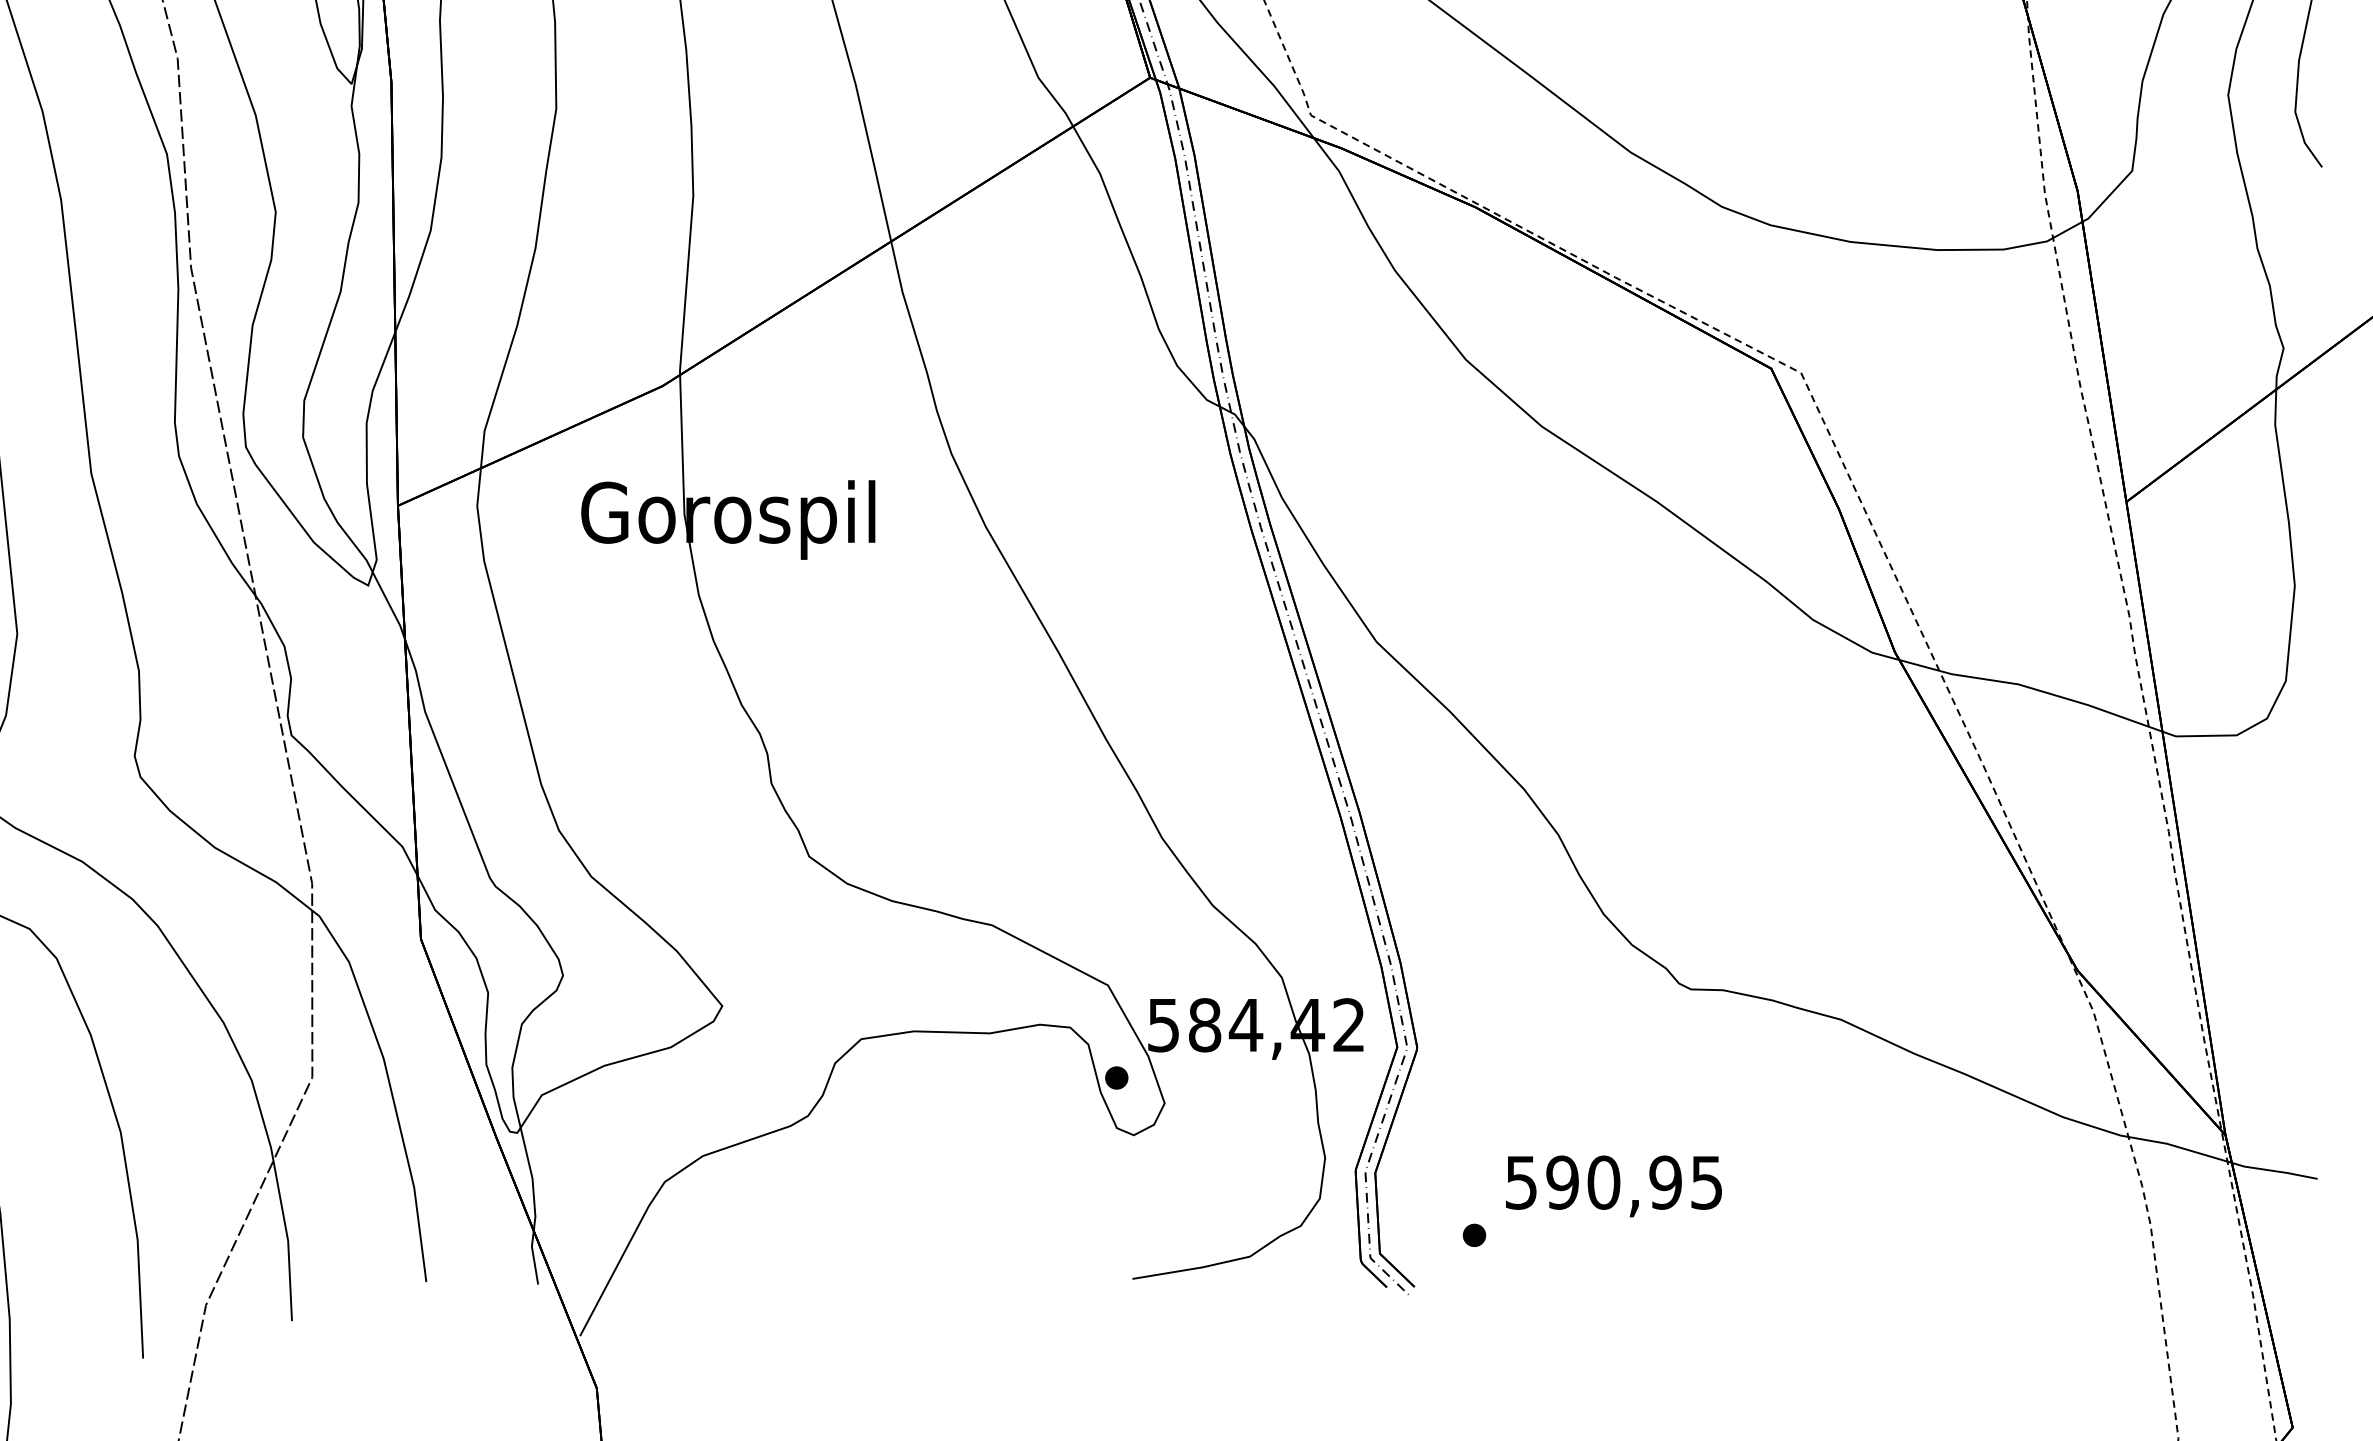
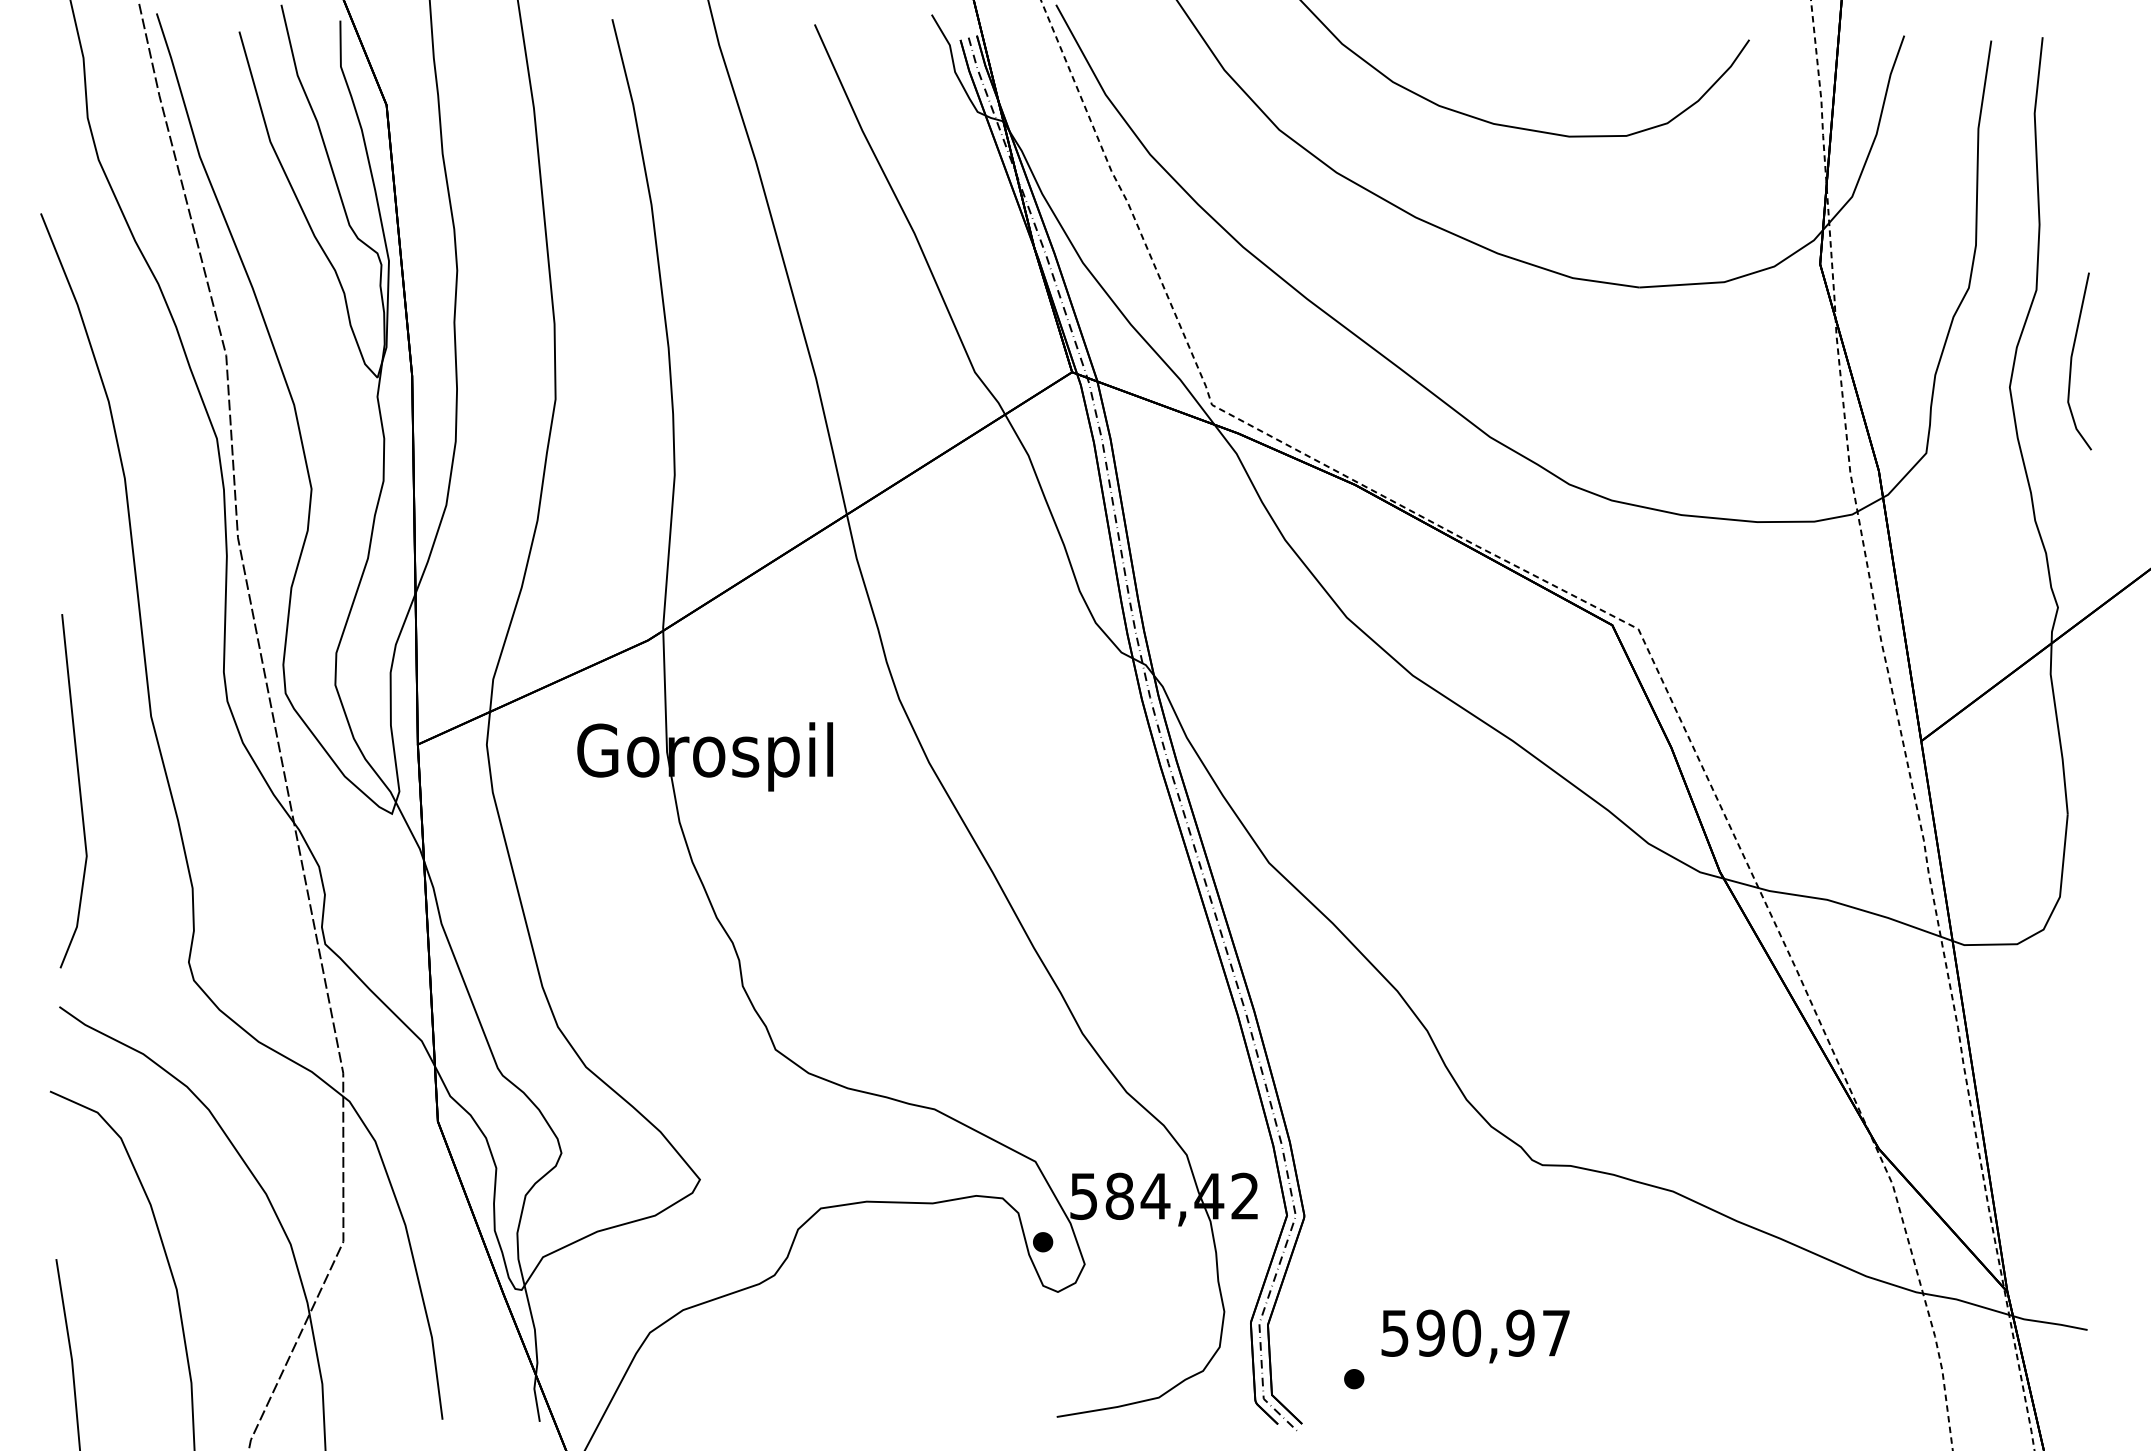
text: (1707, 1182) -> (1556, 1333), 590,95 -> 590,97

